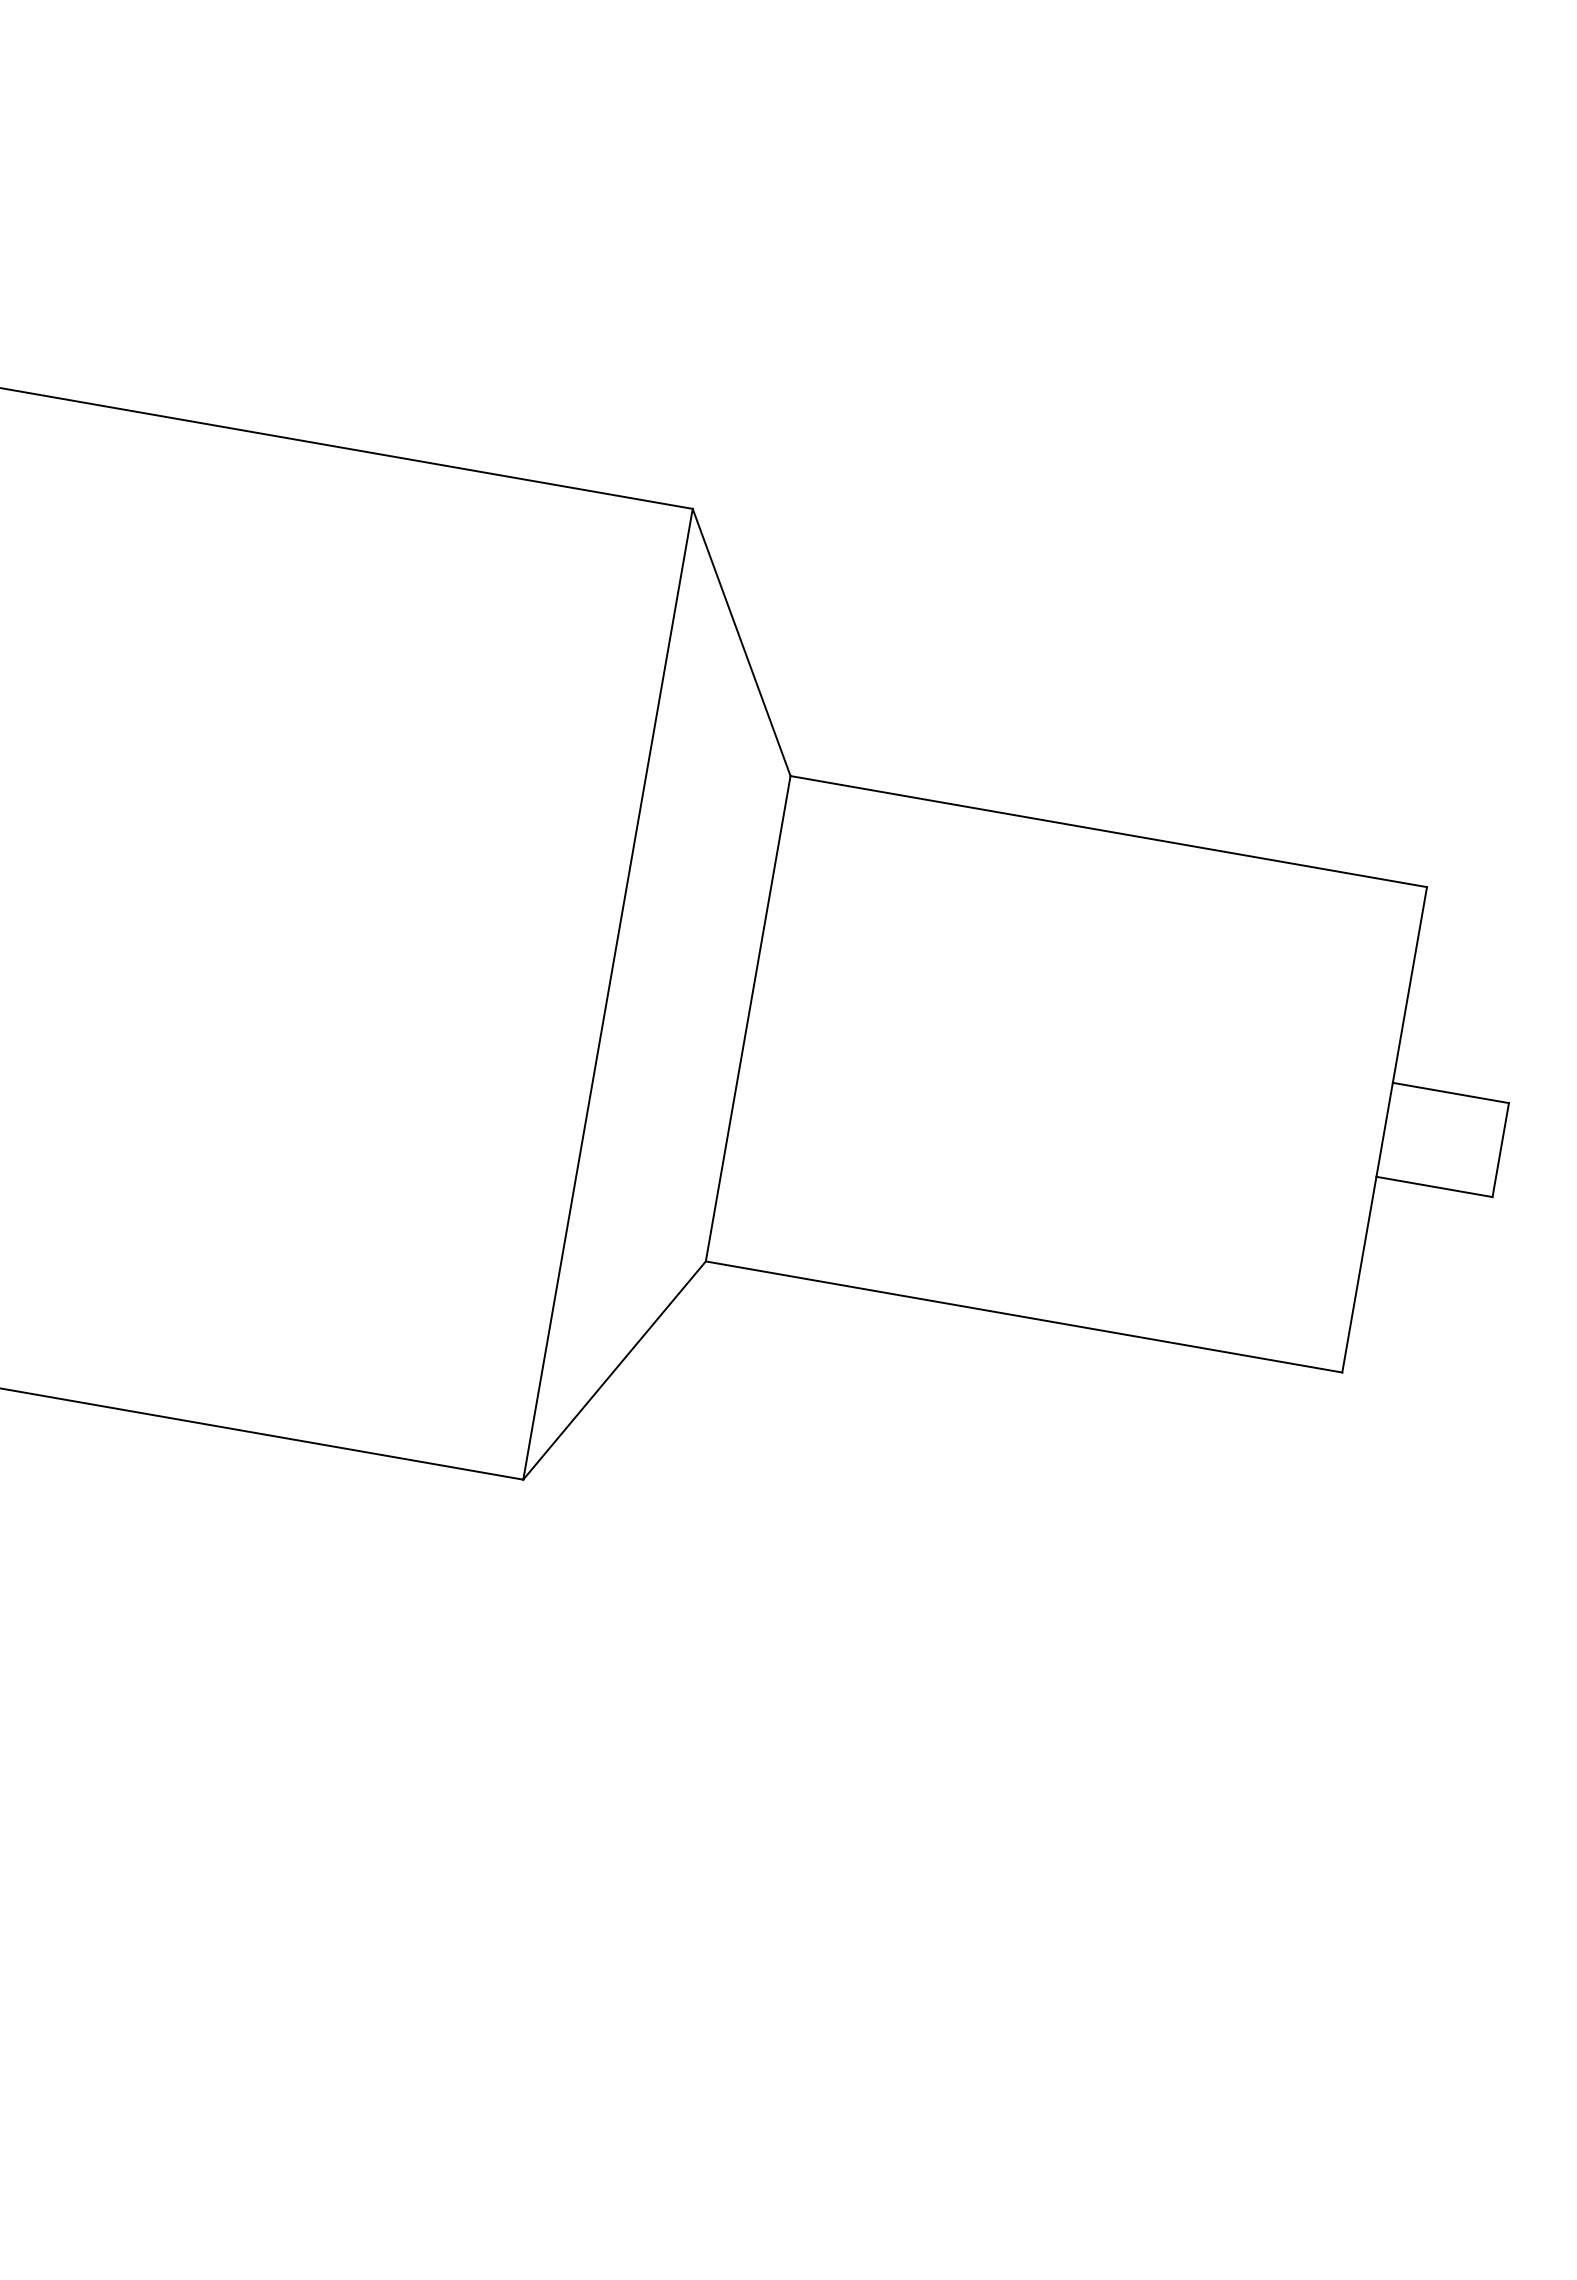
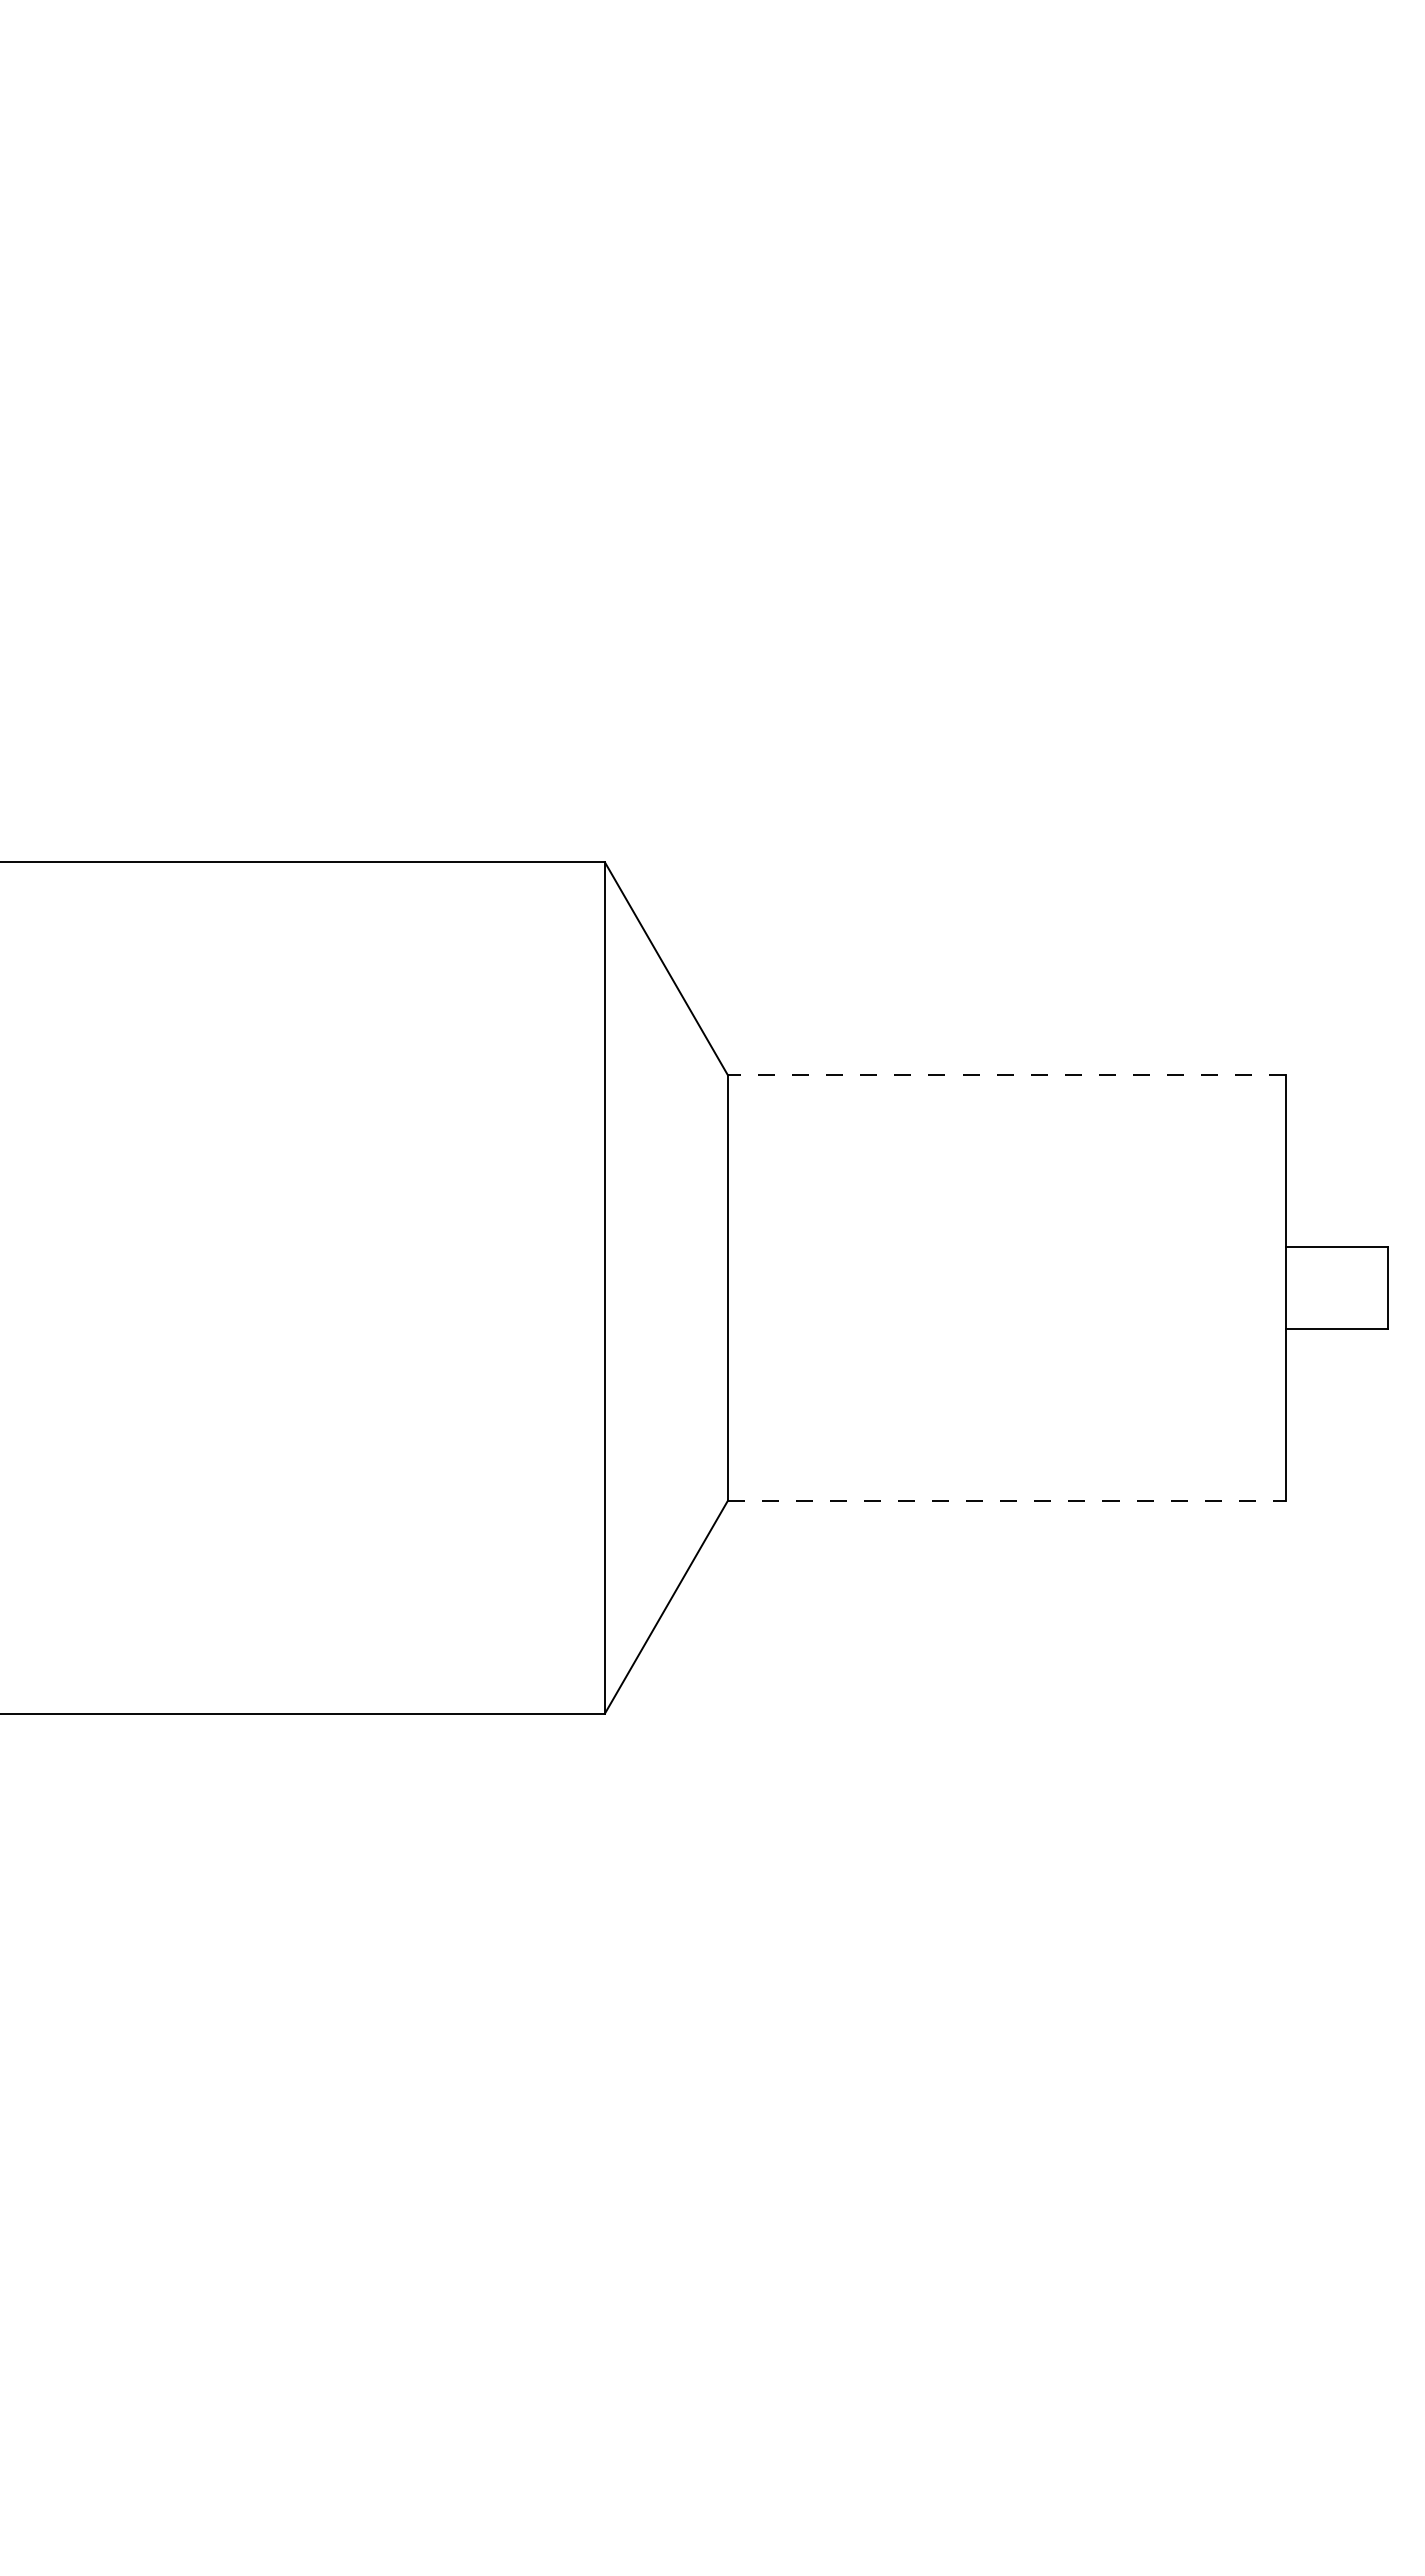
line: (1108, 831) -> (1006, 1075), solid -> dashed
line: (1024, 1316) -> (1007, 1500), solid -> dashed

